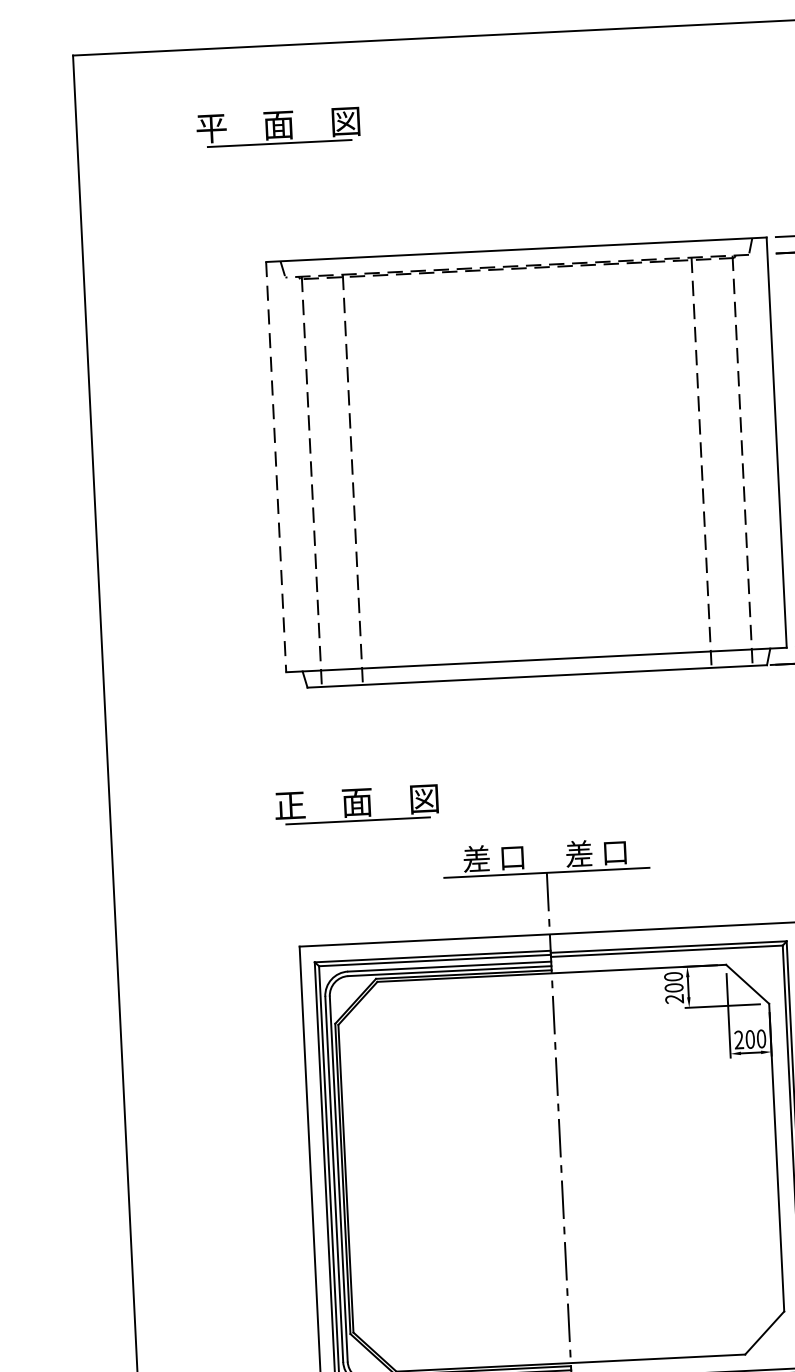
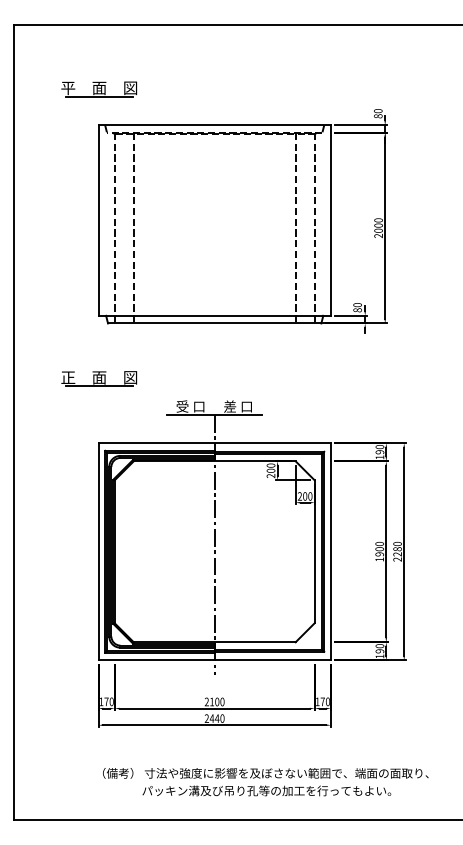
part: (278, 127) -> (99, 89), moved
line: (276, 469) -> (98, 221), dashed -> solid
part: (357, 804) -> (99, 378), moved
text: (476, 858) -> (182, 406), 差 口 -> 受 口

